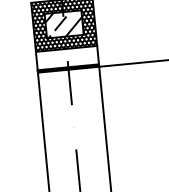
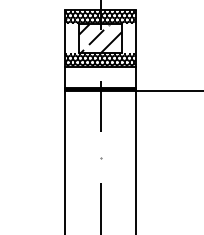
hatch: (88, 21) -> (128, 38), removed
hatch: (39, 26) -> (72, 38), removed

